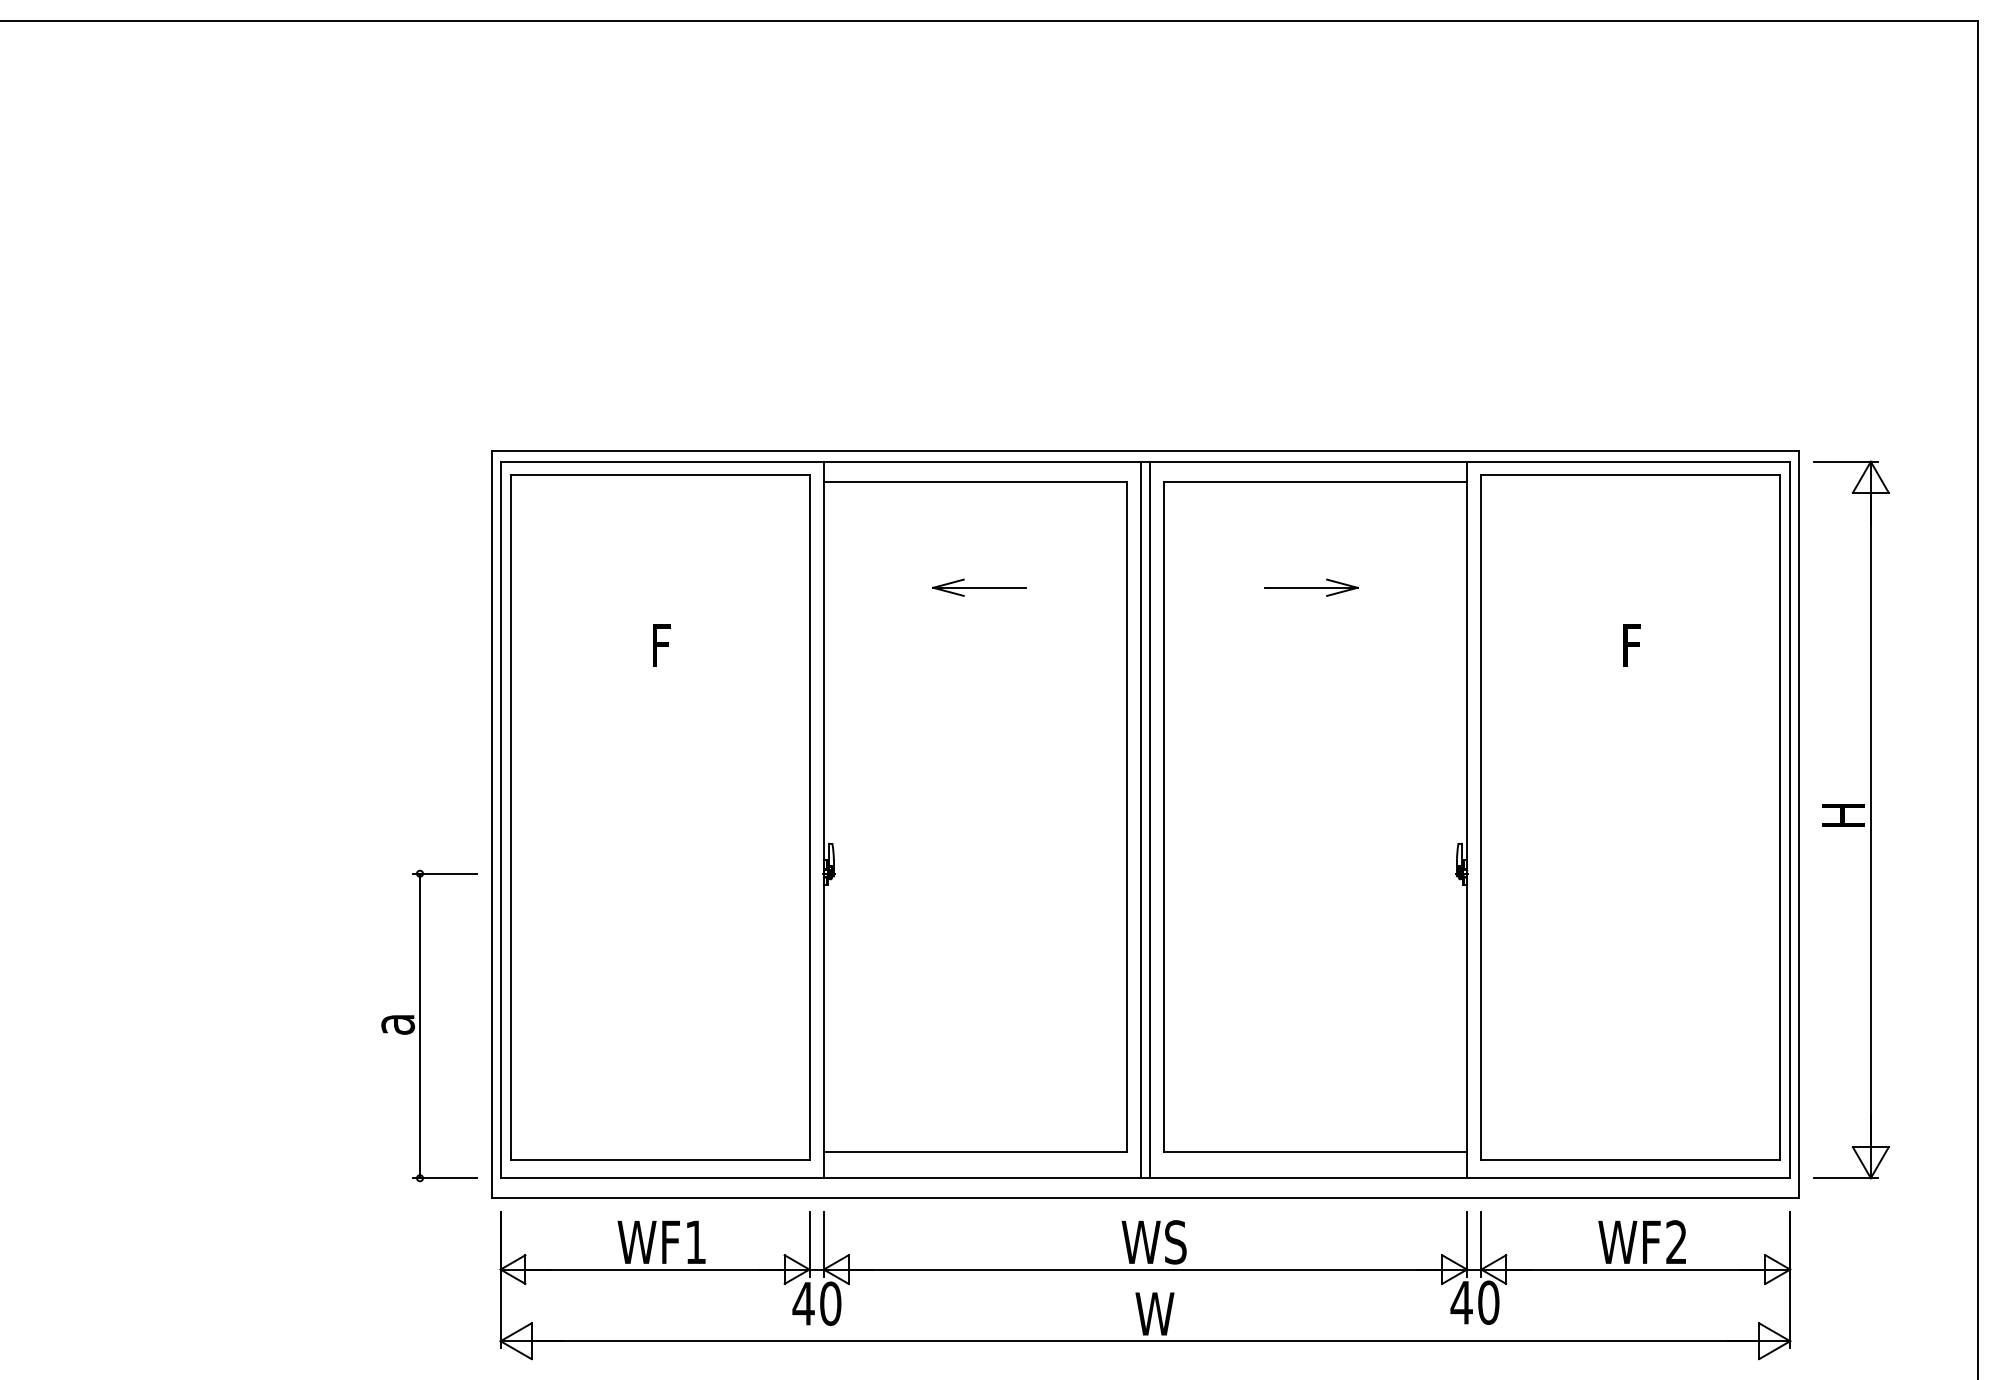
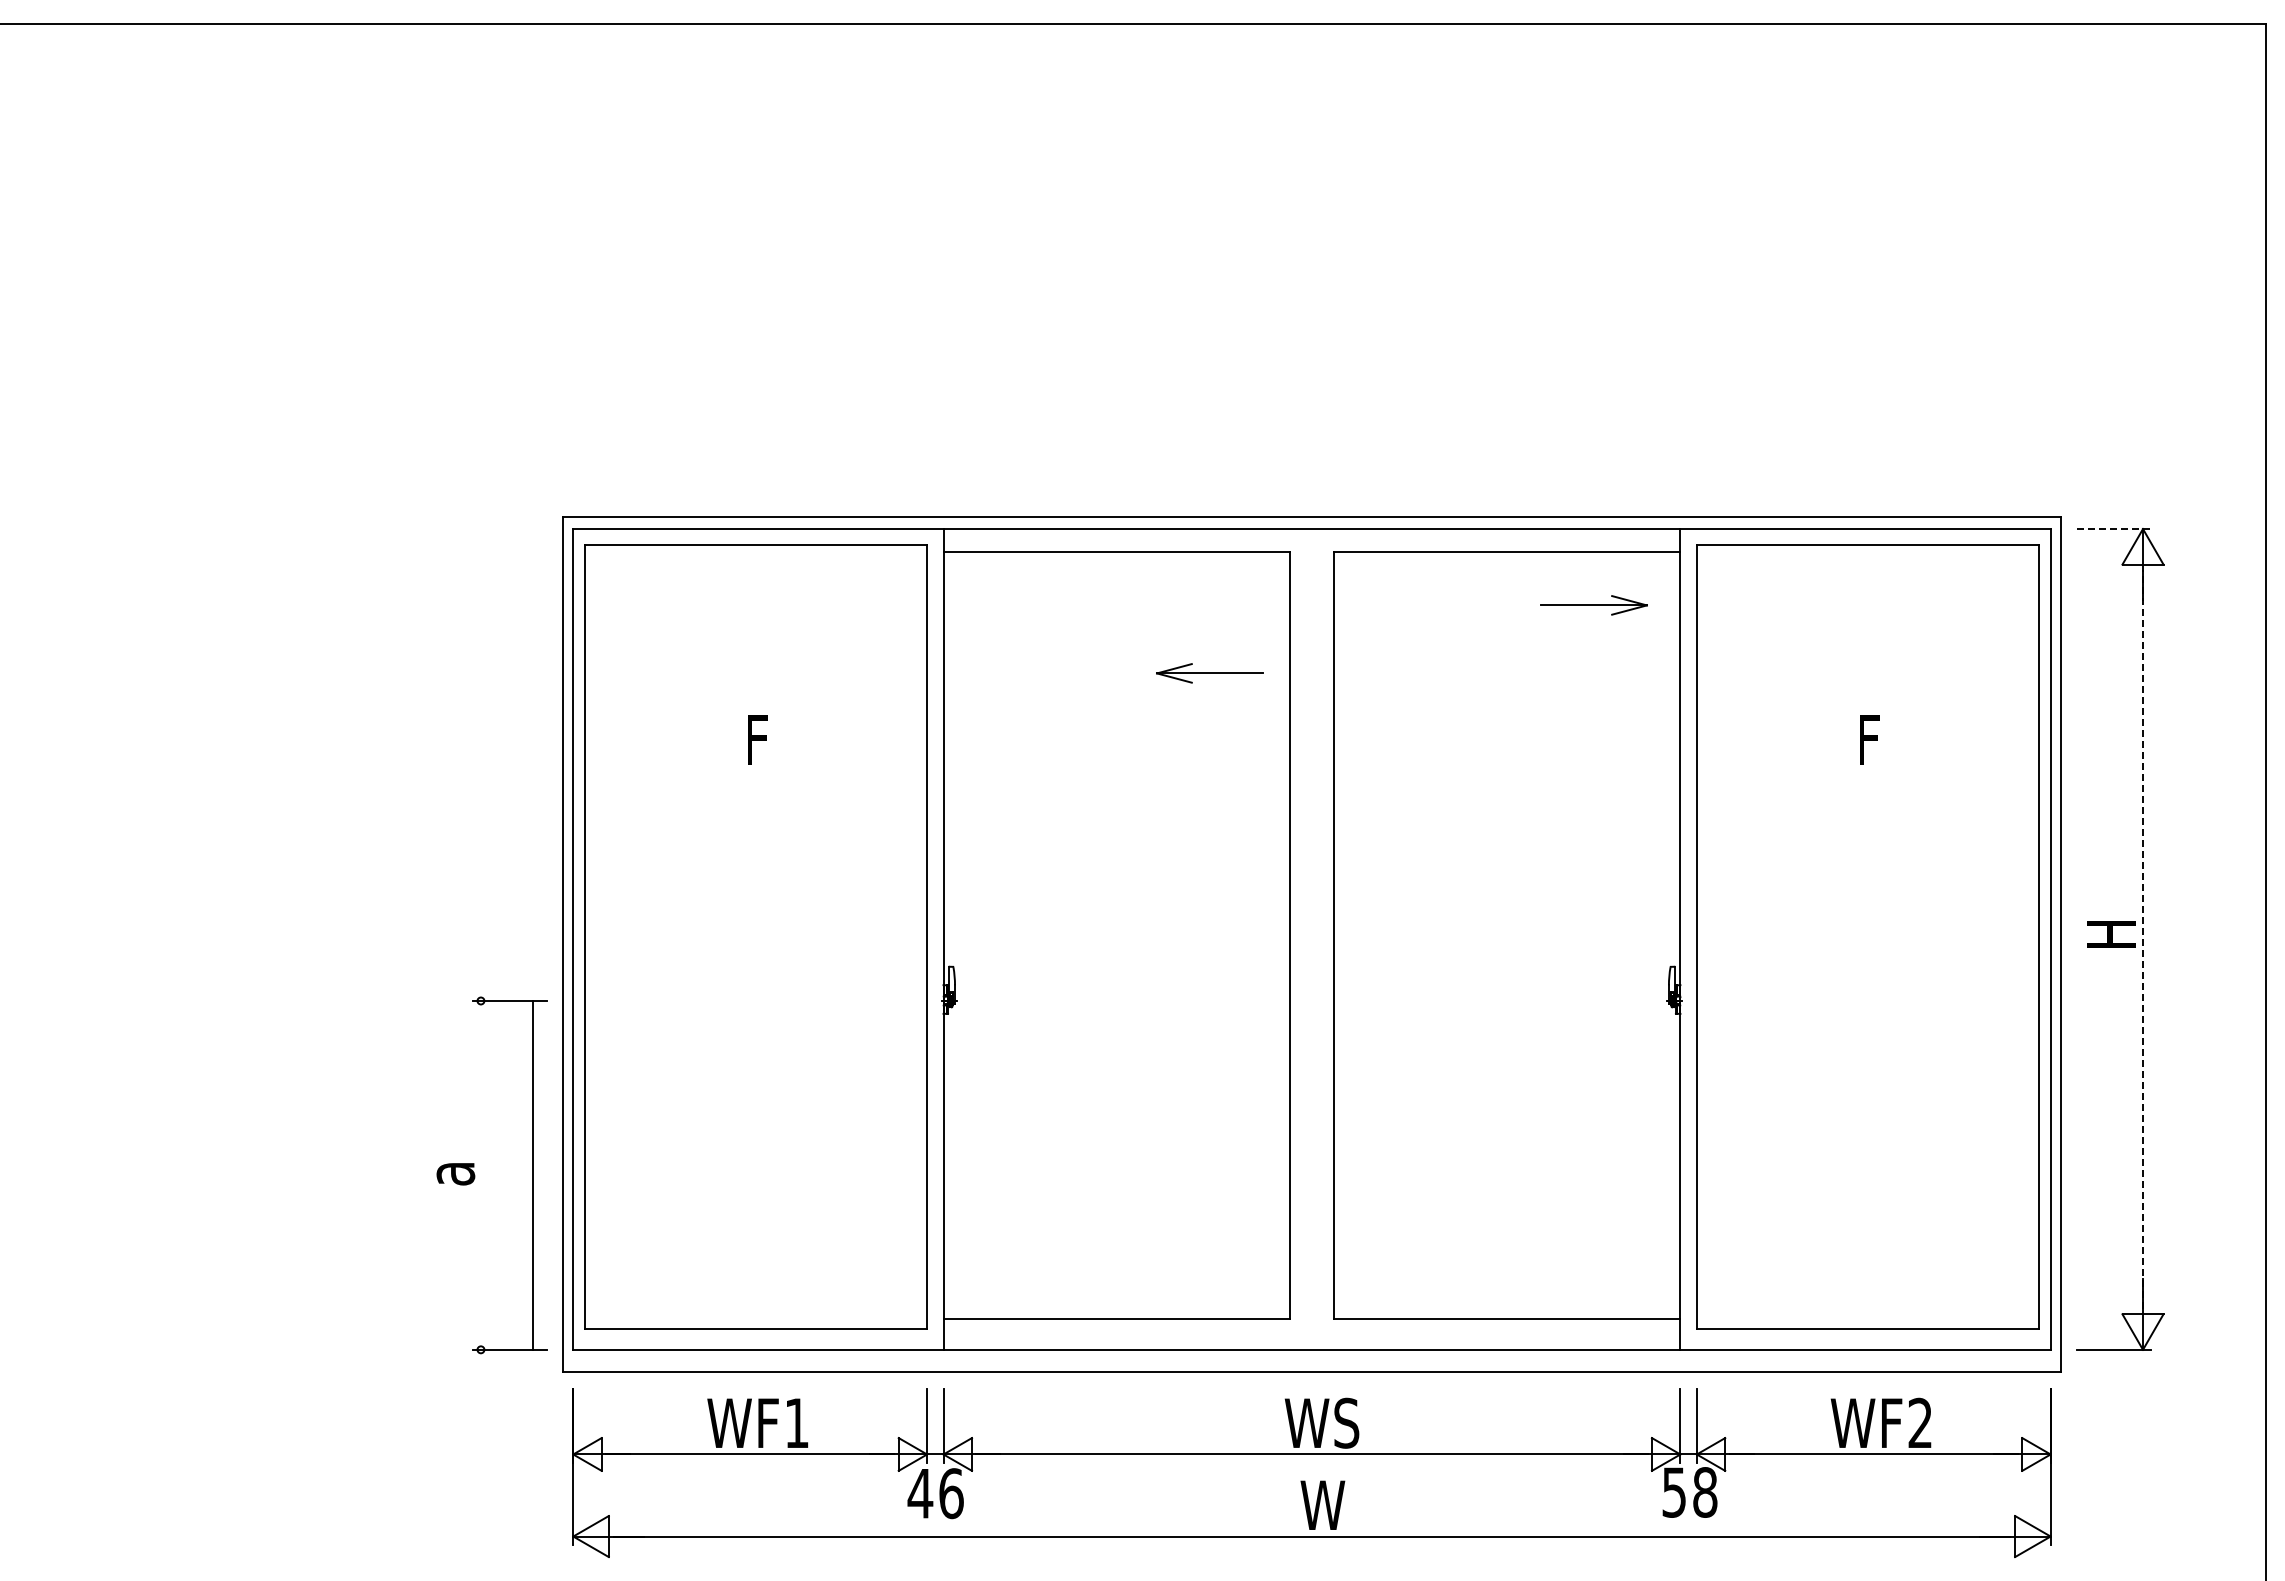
line: (1845, 462) -> (2114, 529), solid -> dashed
part: (979, 587) -> (1209, 673), moved
part: (1310, 587) -> (1593, 605), moved
line: (1871, 819) -> (2143, 938), solid -> dashed
line: (1140, 820) -> (1306, 939), removed
line: (1150, 820) -> (1317, 939), removed
line: (419, 1026) -> (532, 1175), moved
text: (1474, 1302) -> (1689, 1492), 40 -> 58
text: (830, 1303) -> (951, 1493), 40 -> 46

